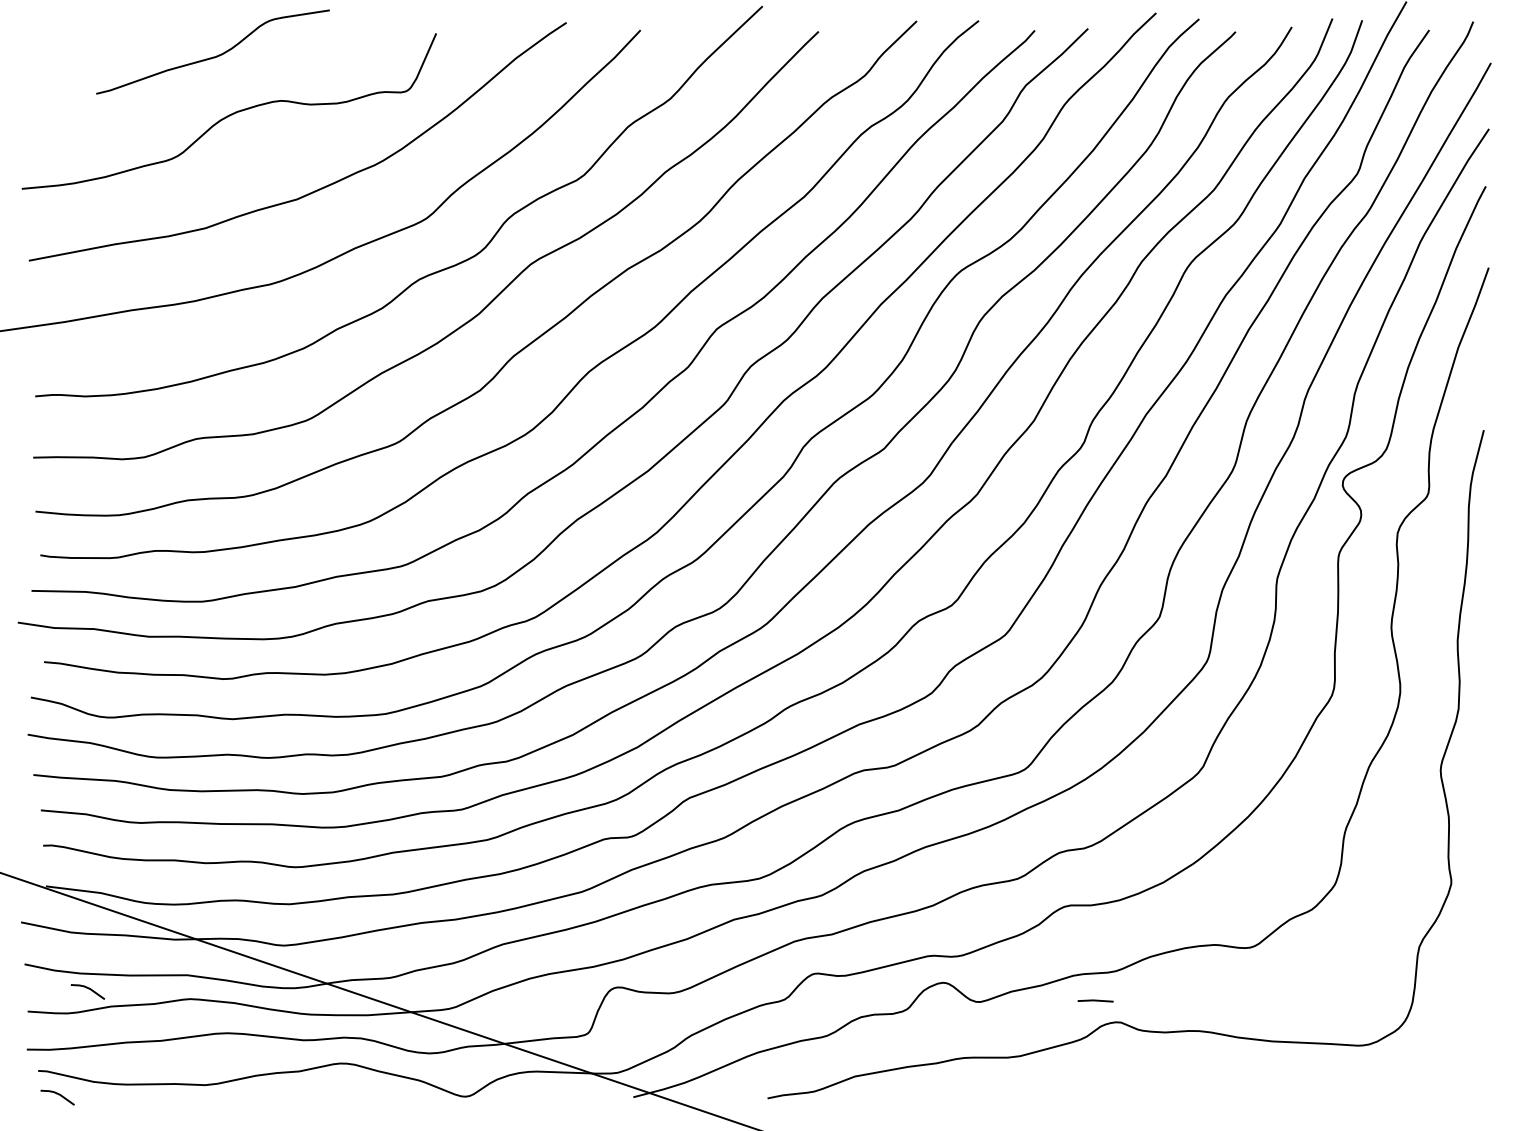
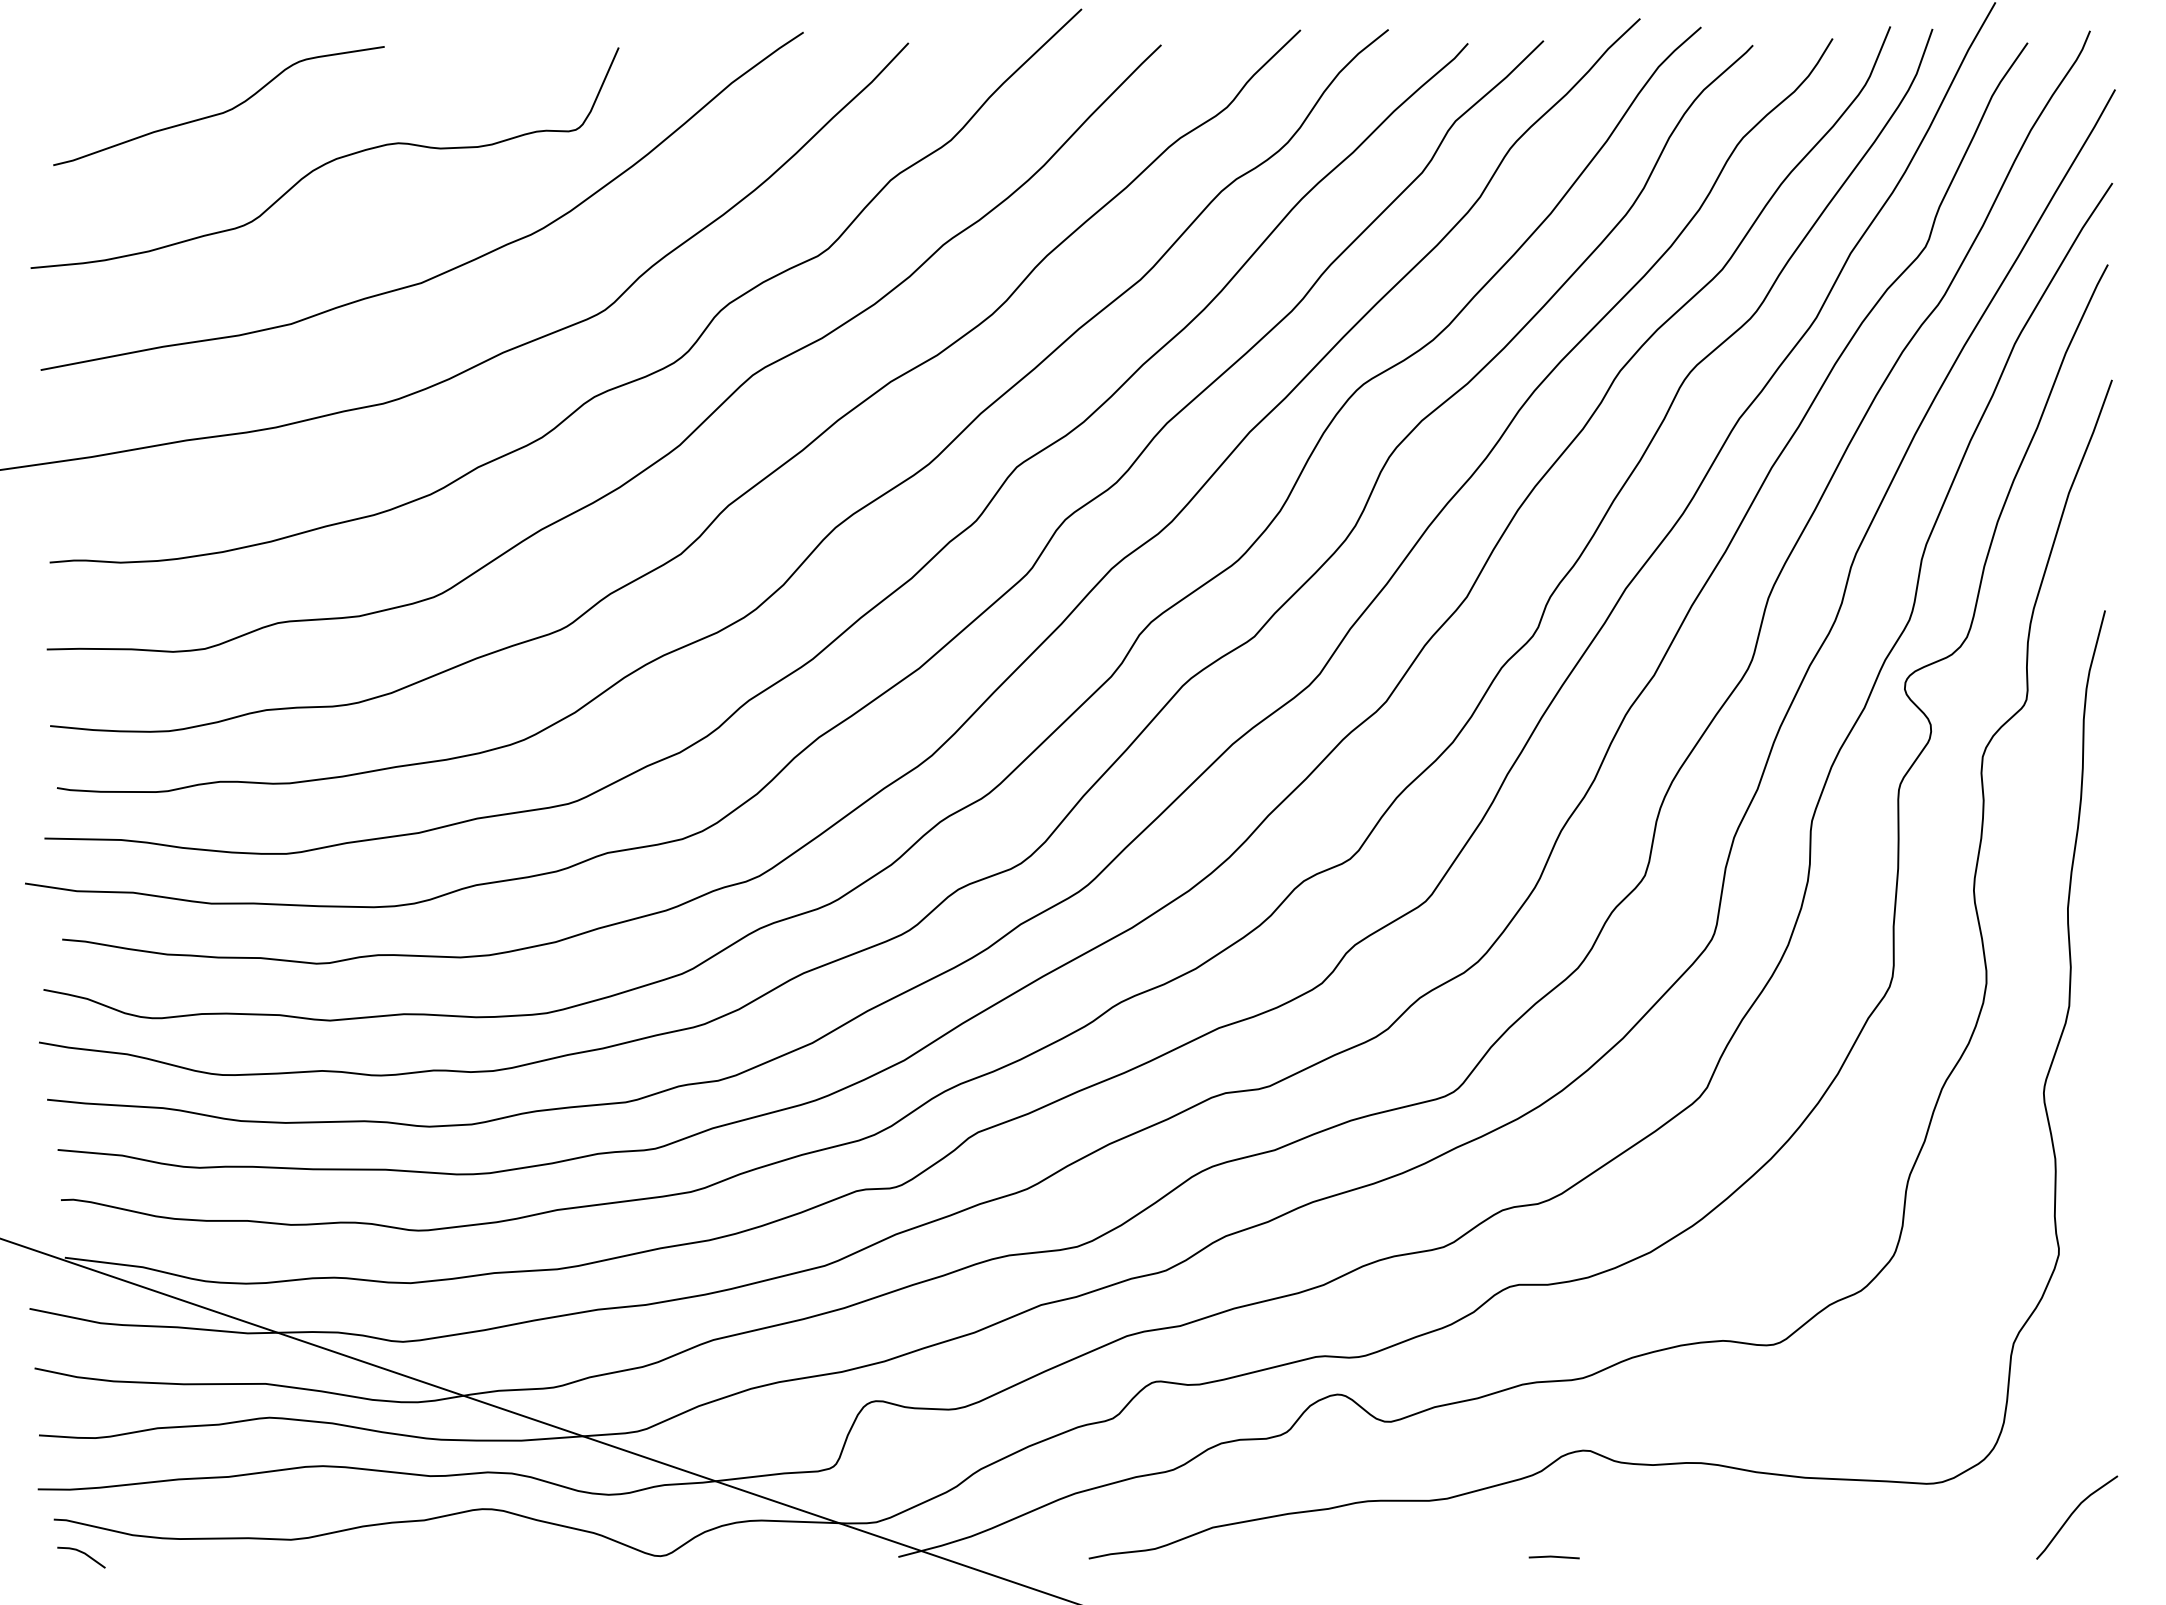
curve: (214, 56) -> (220, 112), moved
line: (88, 989) -> (125, 1403), removed
line: (1095, 1001) -> (1553, 1557), moved
curve: (1461, 1066) -> (2073, 1513), added

